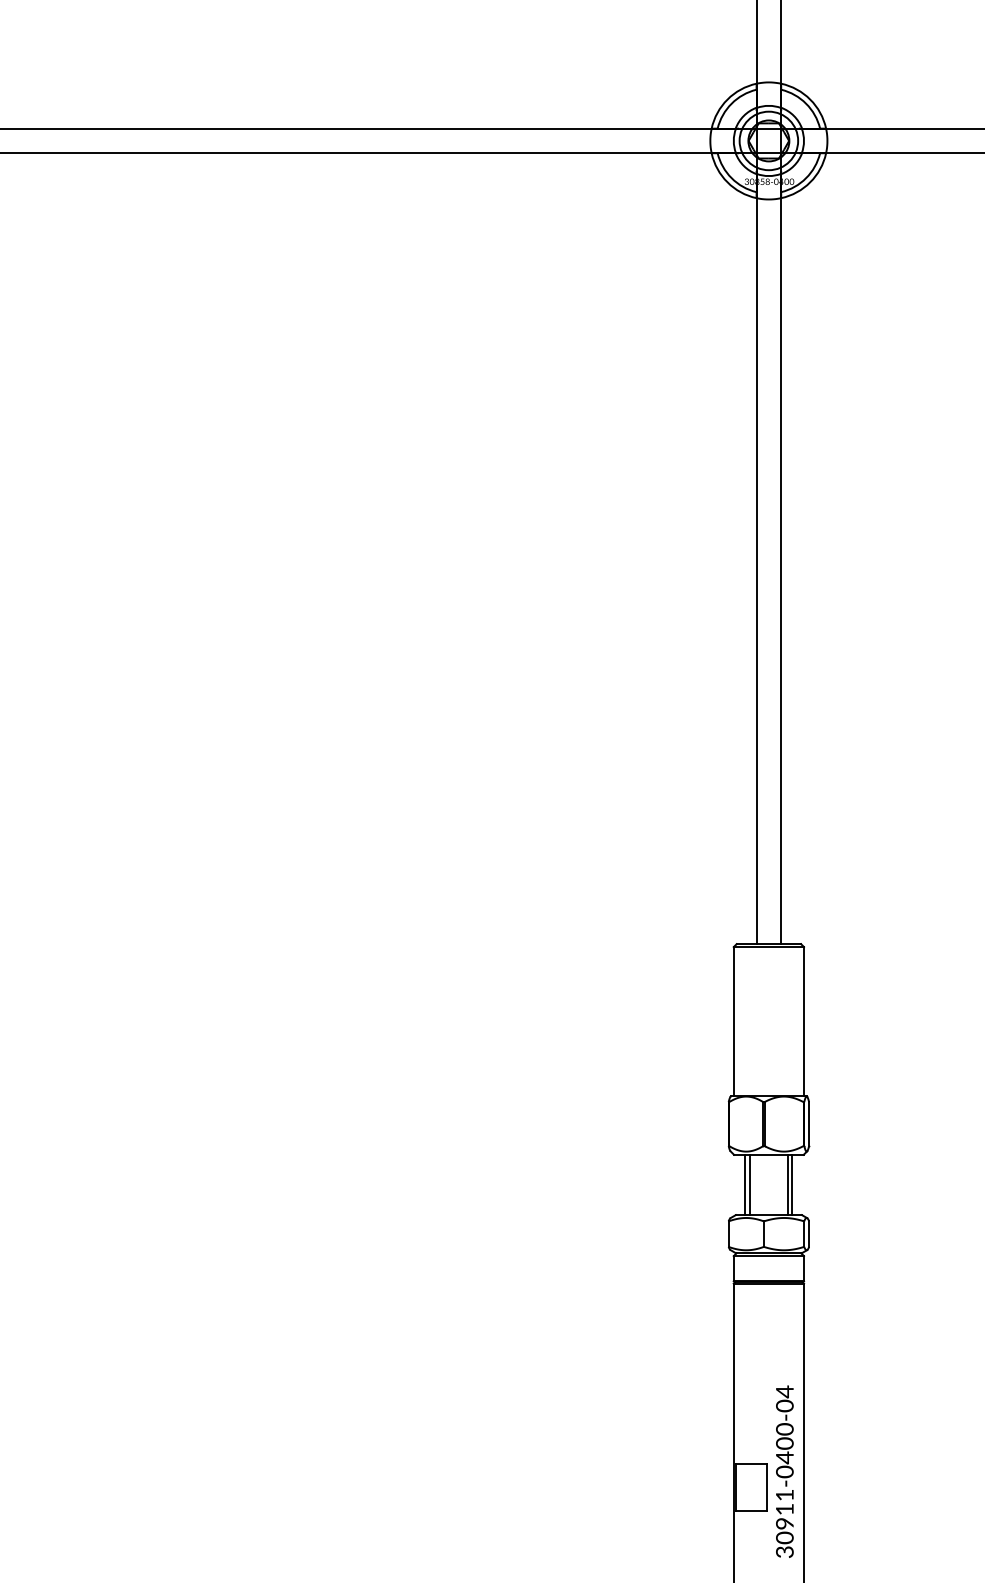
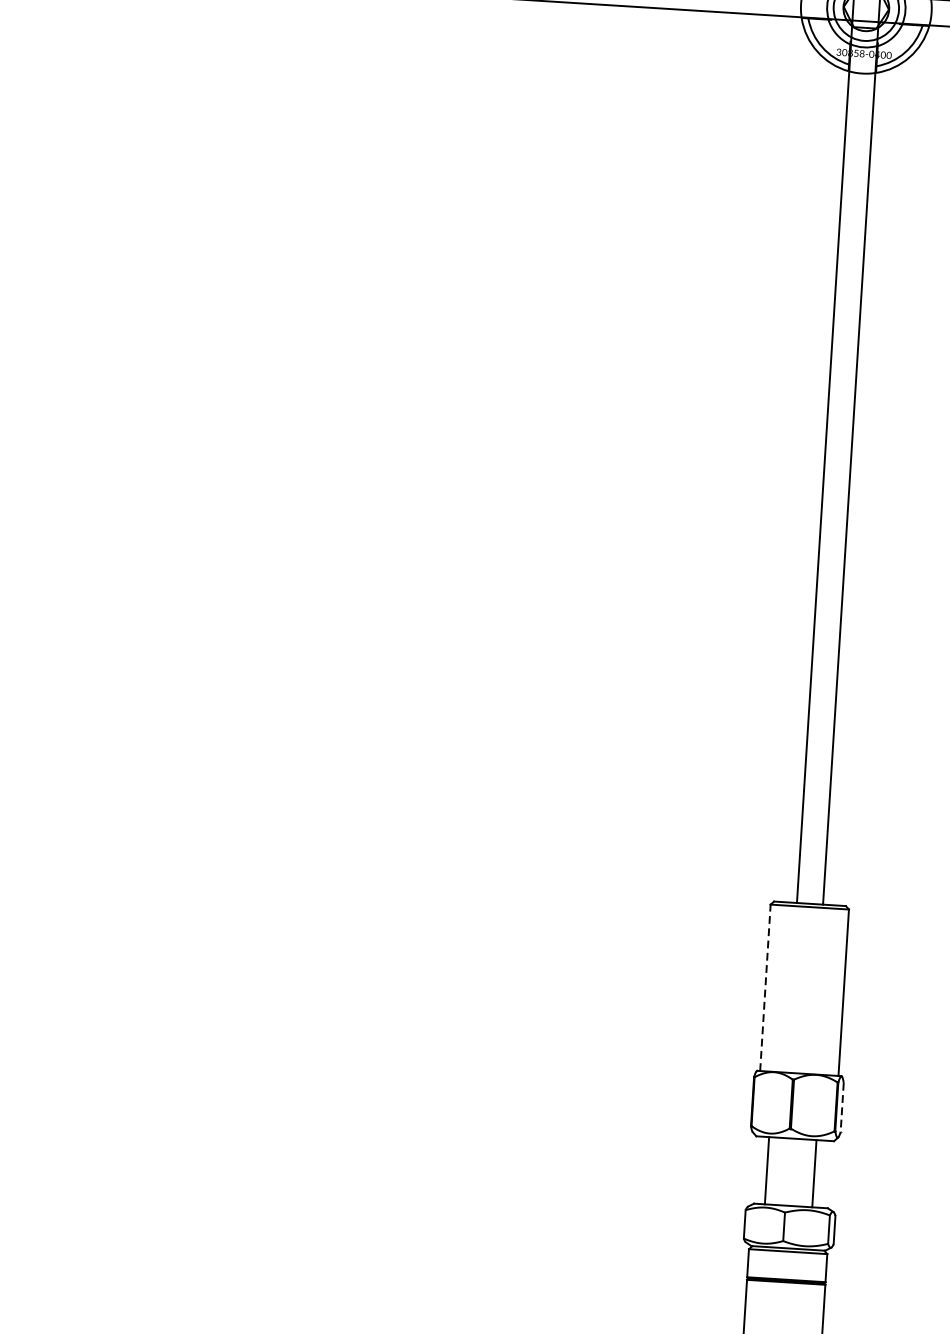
line: (733, 1021) -> (765, 987), solid -> dashed
line: (809, 1124) -> (842, 1107), solid -> dashed
line: (749, 1184) -> (771, 1170), removed
line: (792, 1184) -> (819, 1173), removed

